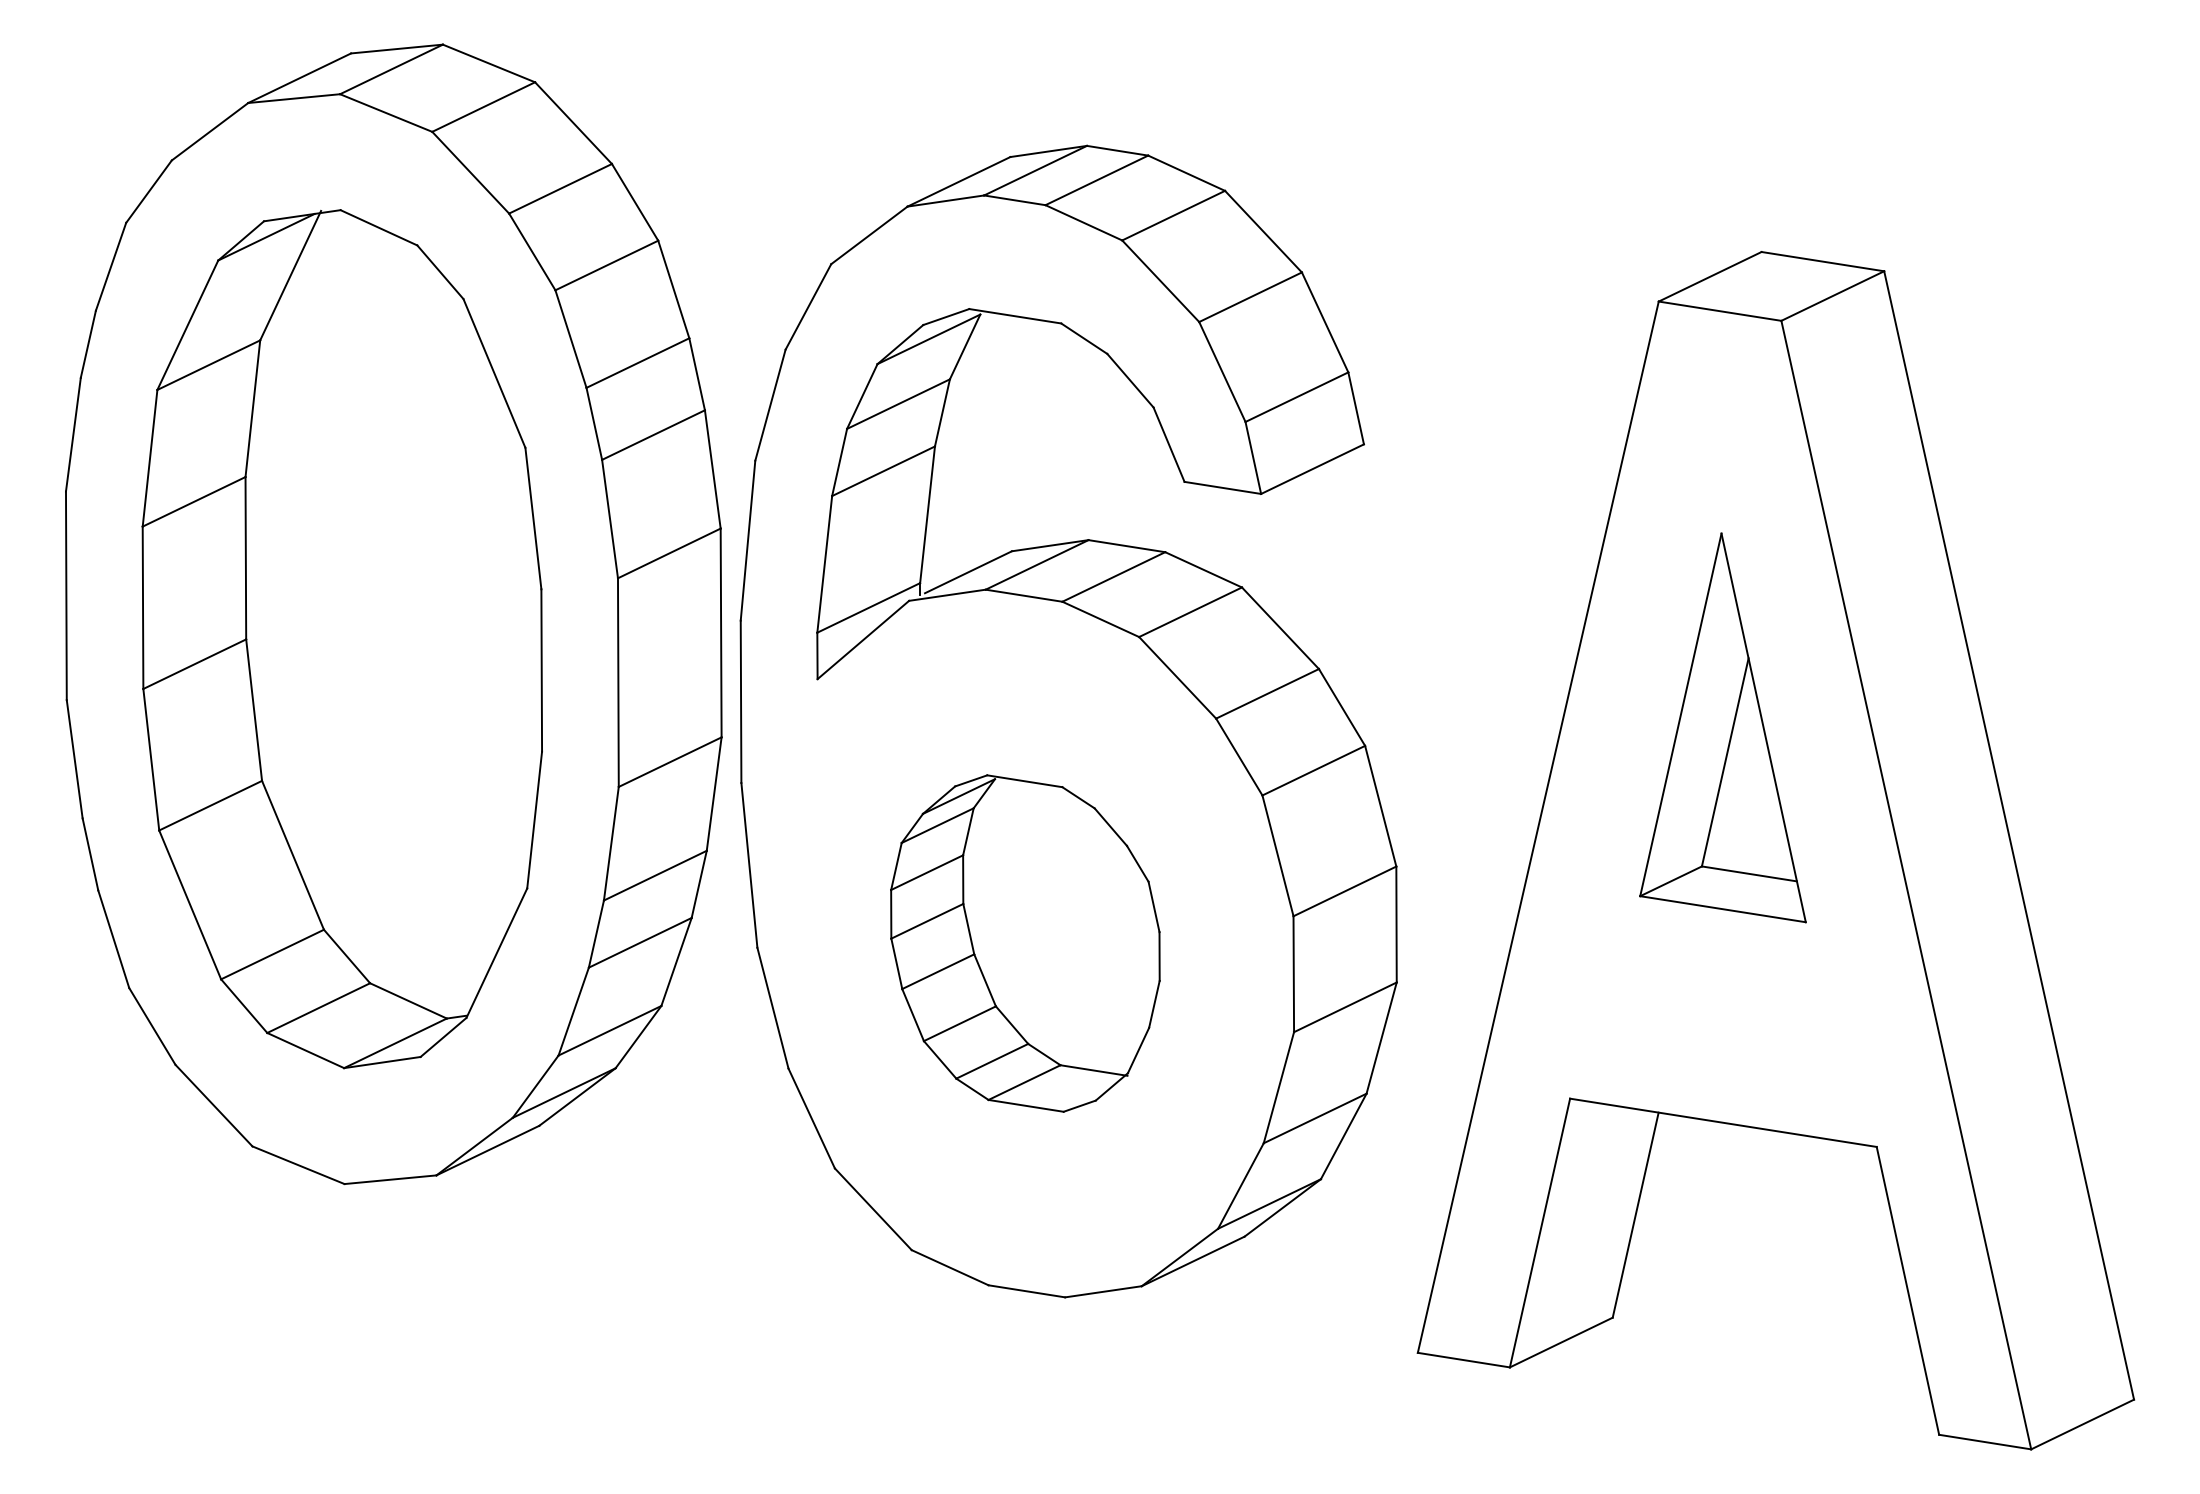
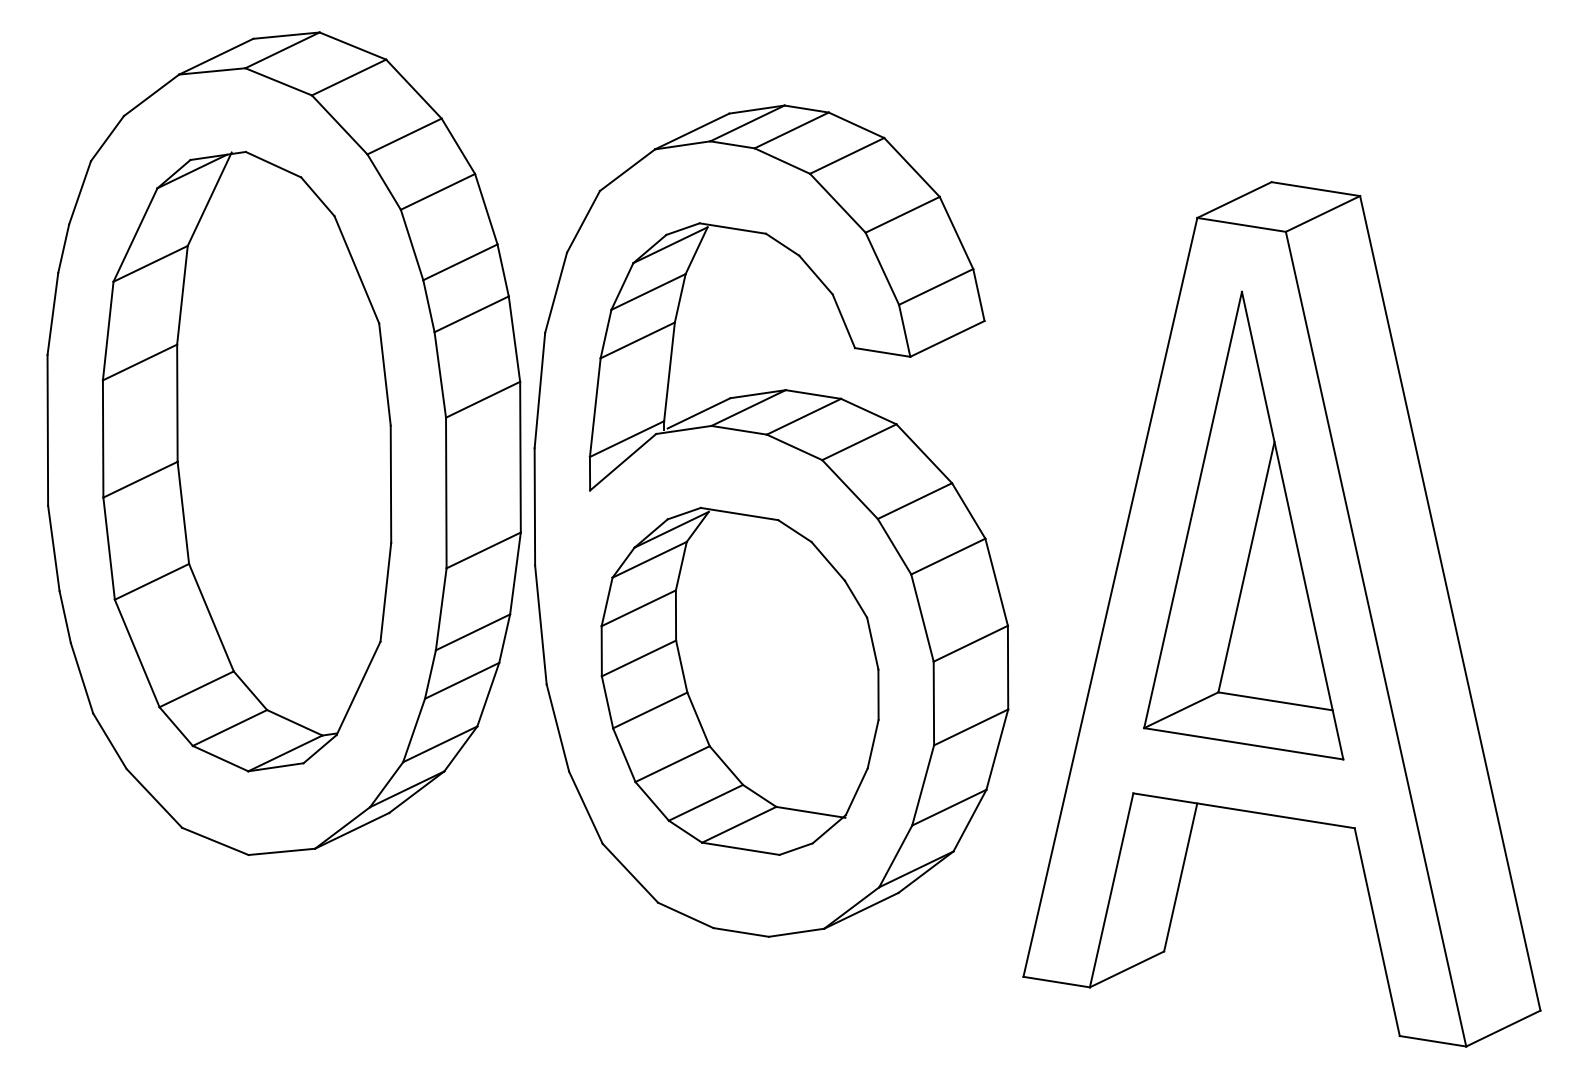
part: (1722, 727) -> (1243, 525), size x1.67
part: (1025, 943) -> (740, 681), size x1.43

